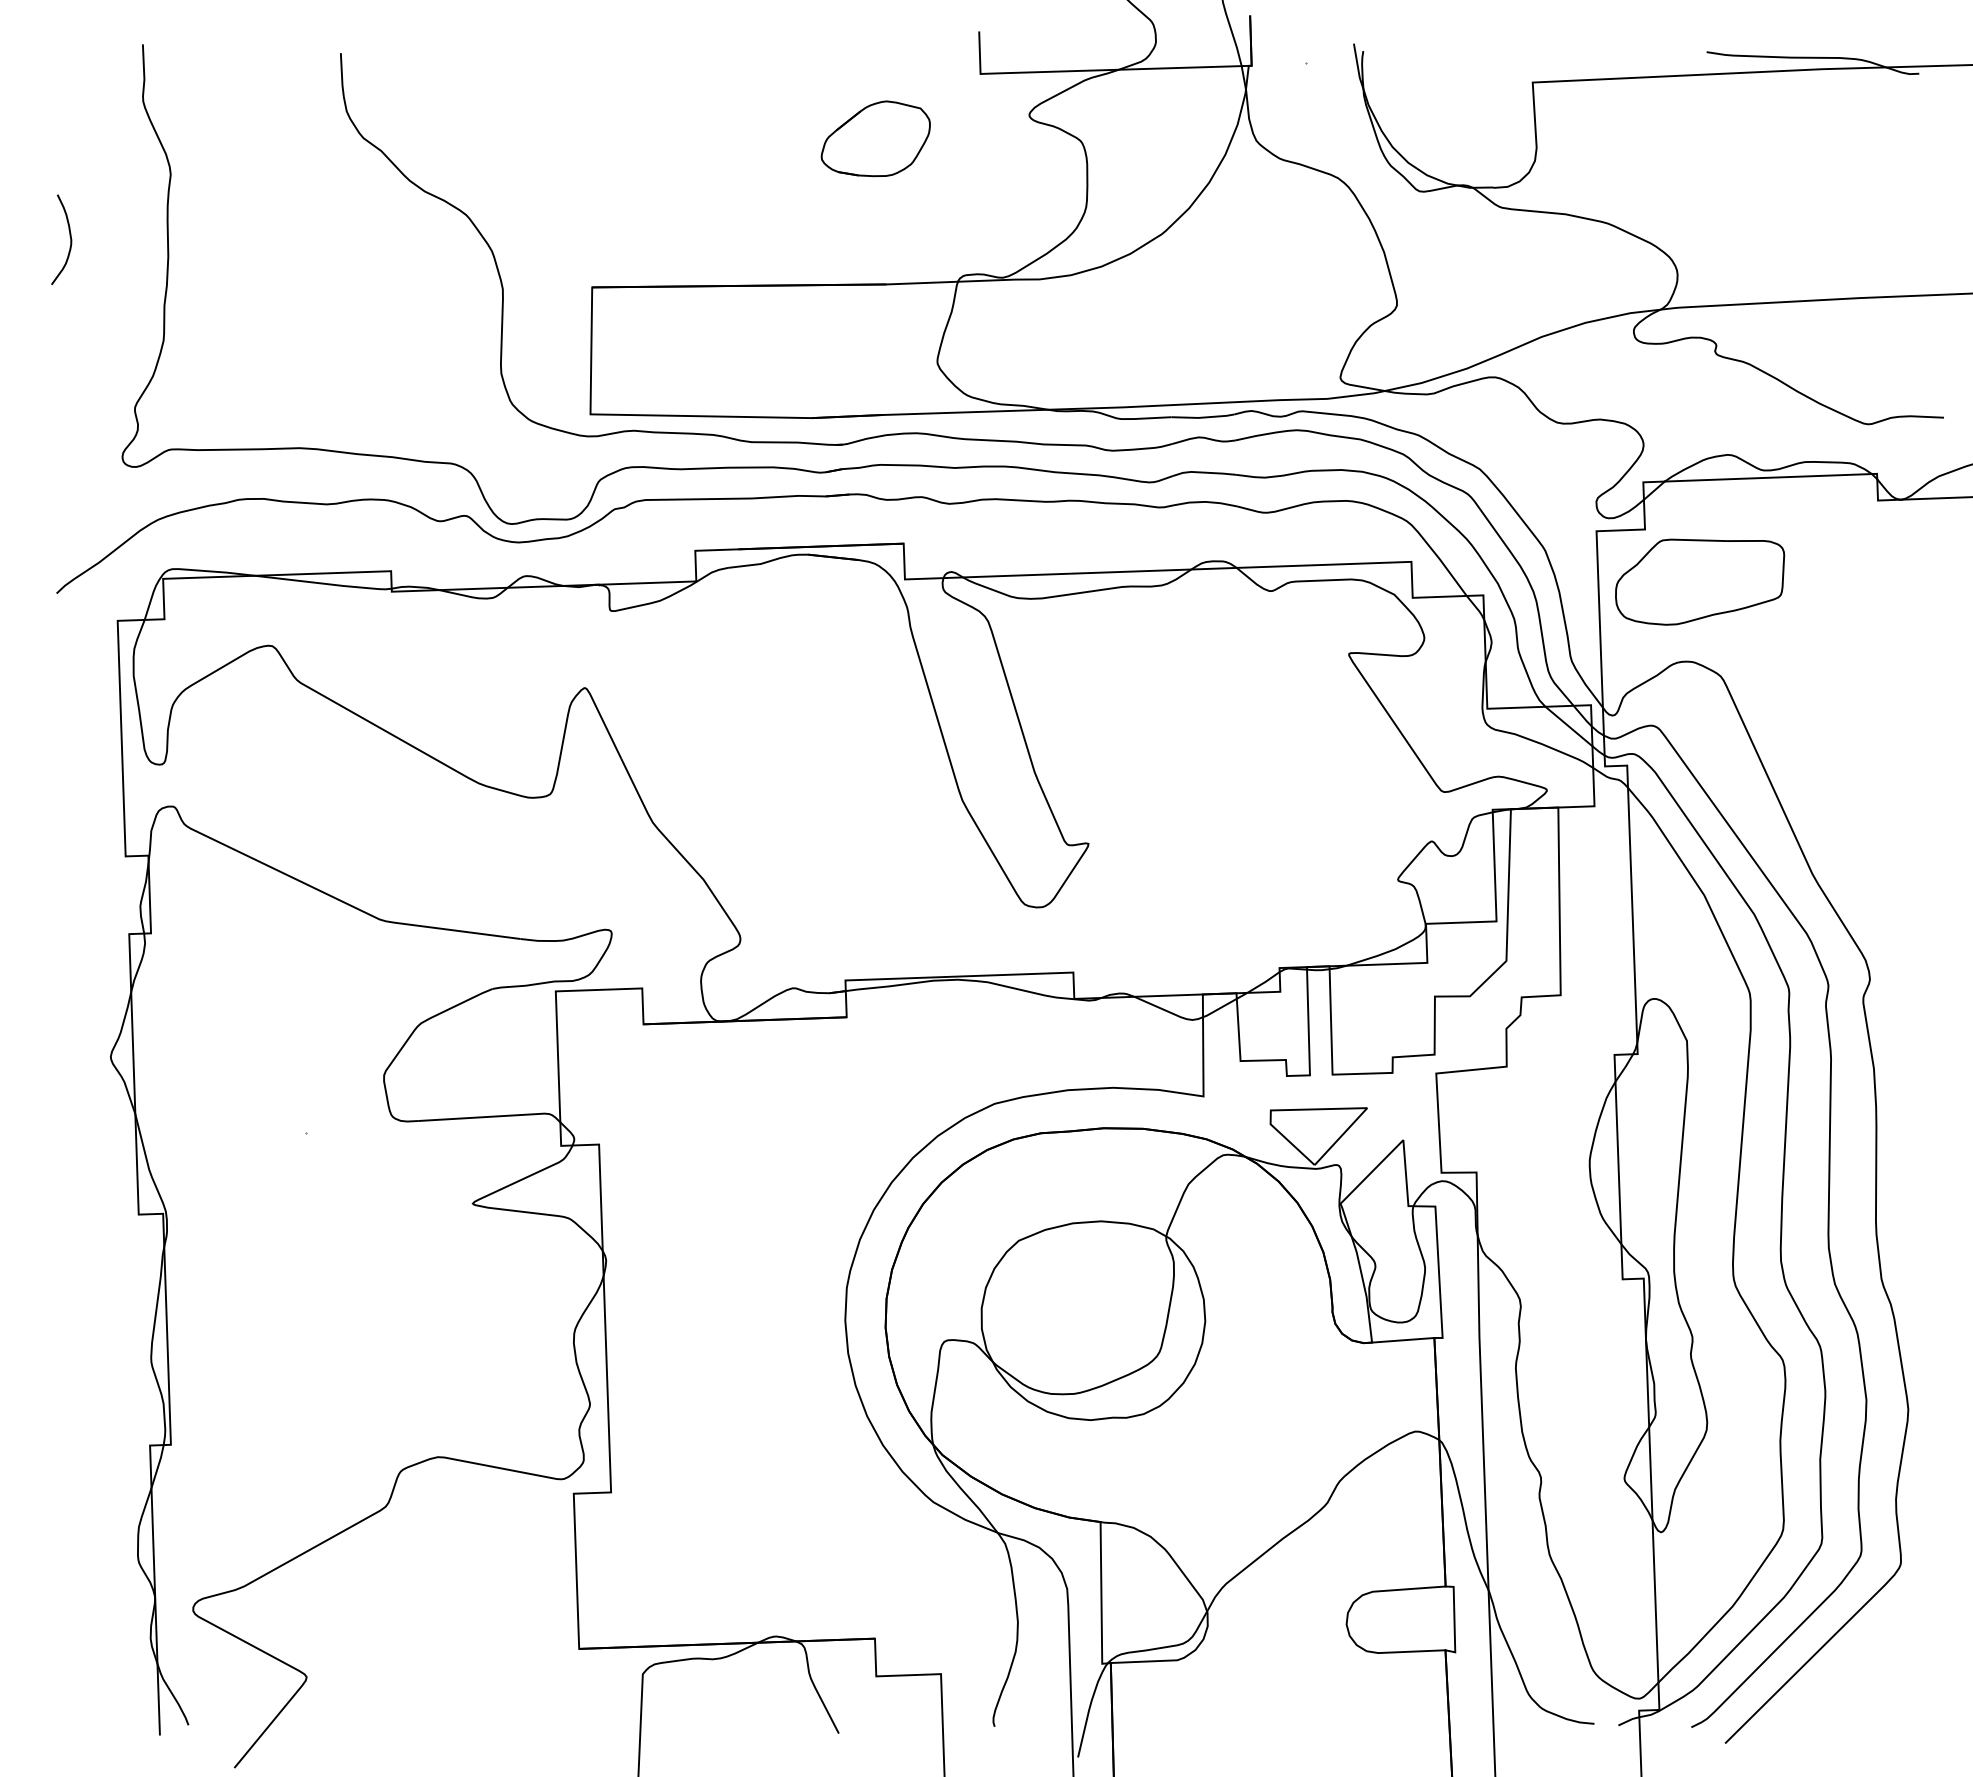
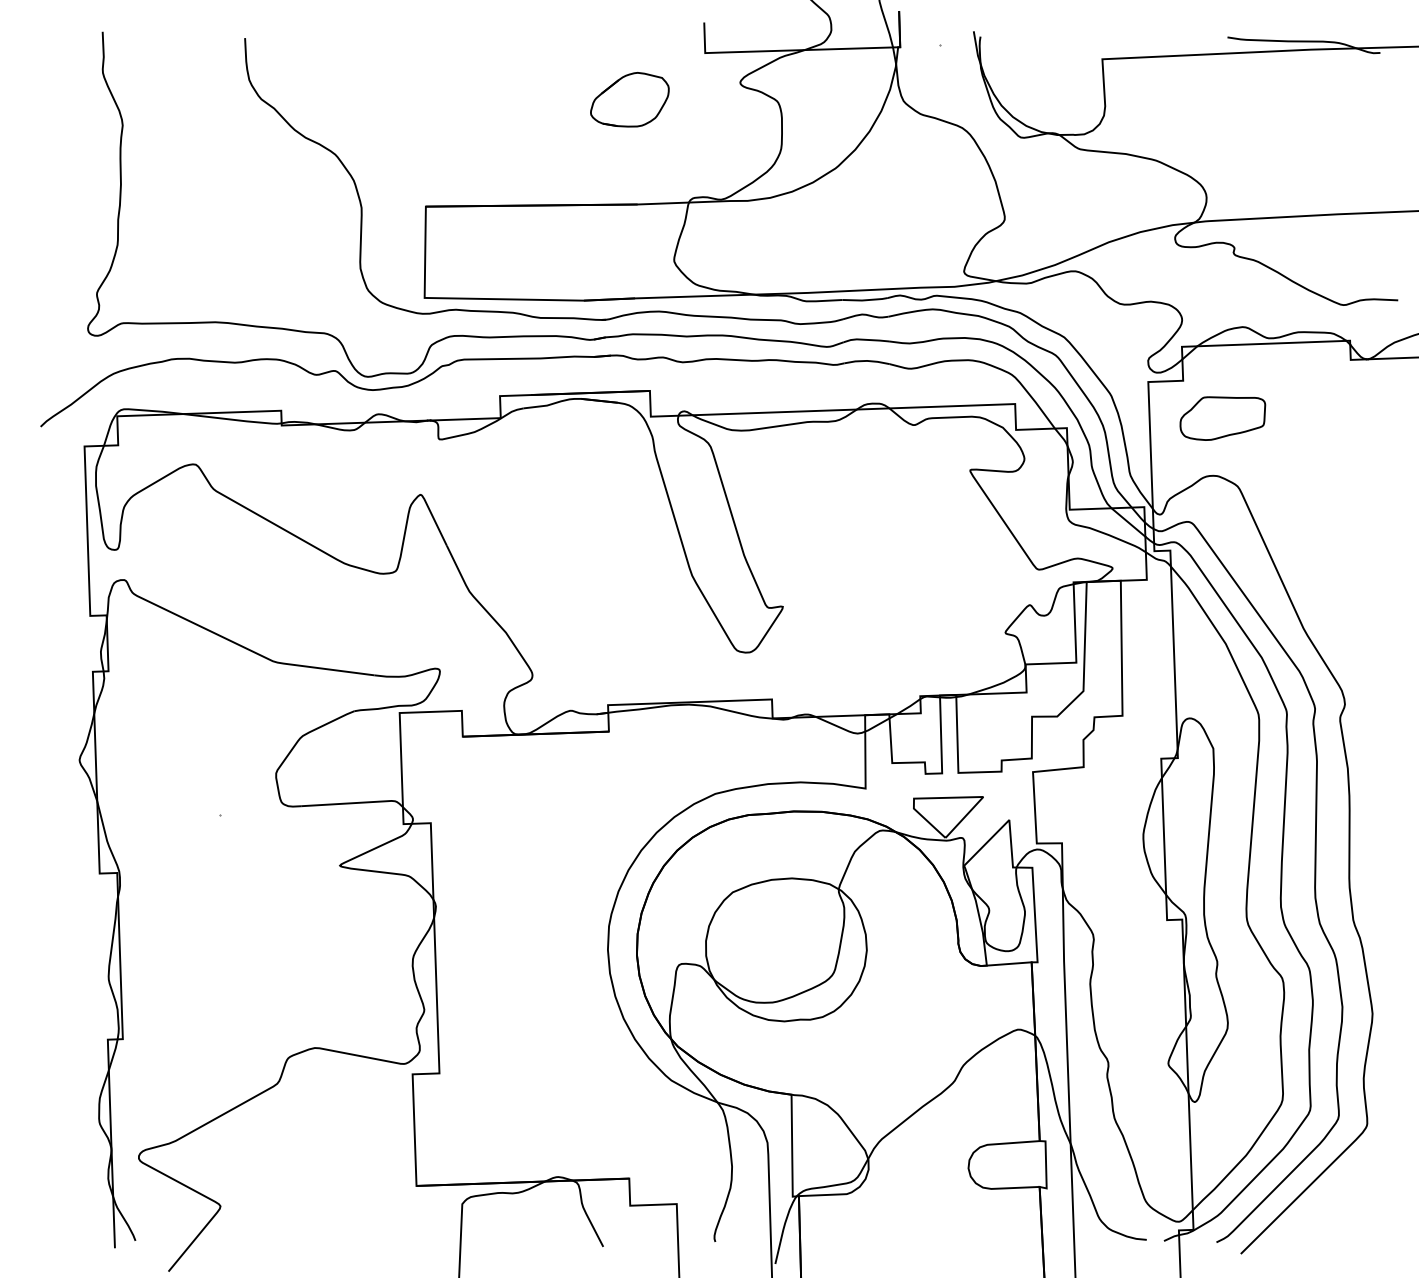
curve: (69, 236) -> (49, 170), removed
part: (1700, 581) -> (1223, 418), size x0.7

